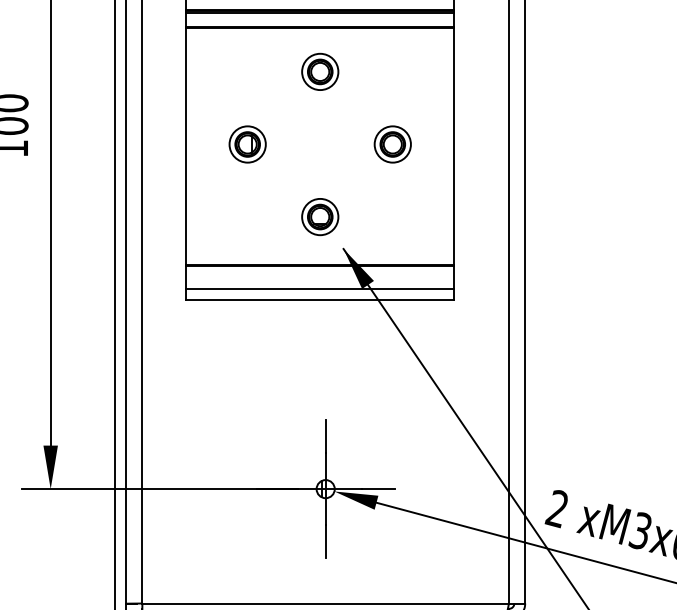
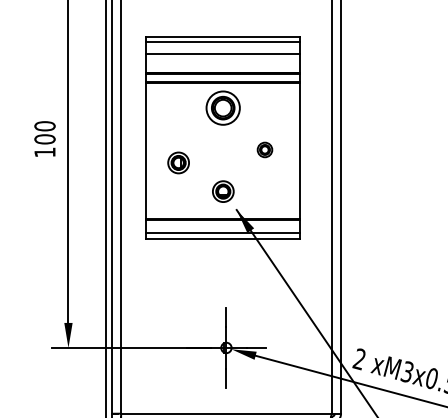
part: (320, 72) -> (223, 108), size x1.6
part: (247, 143) -> (178, 162), moved
part: (391, 143) -> (264, 149), size x0.7

